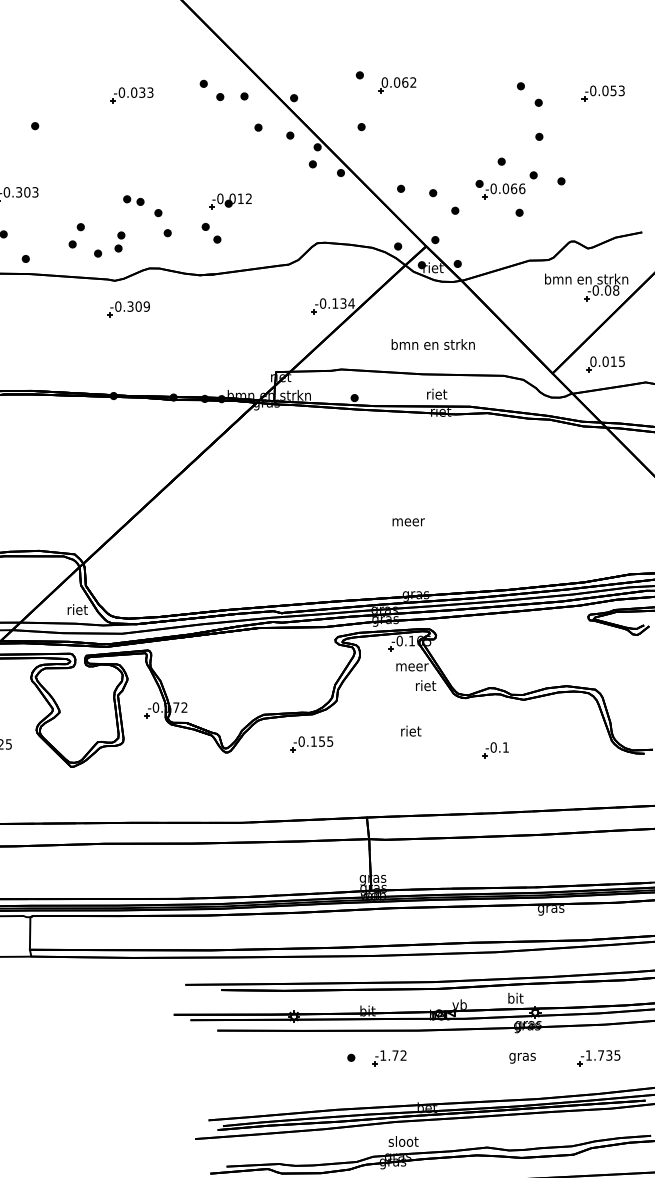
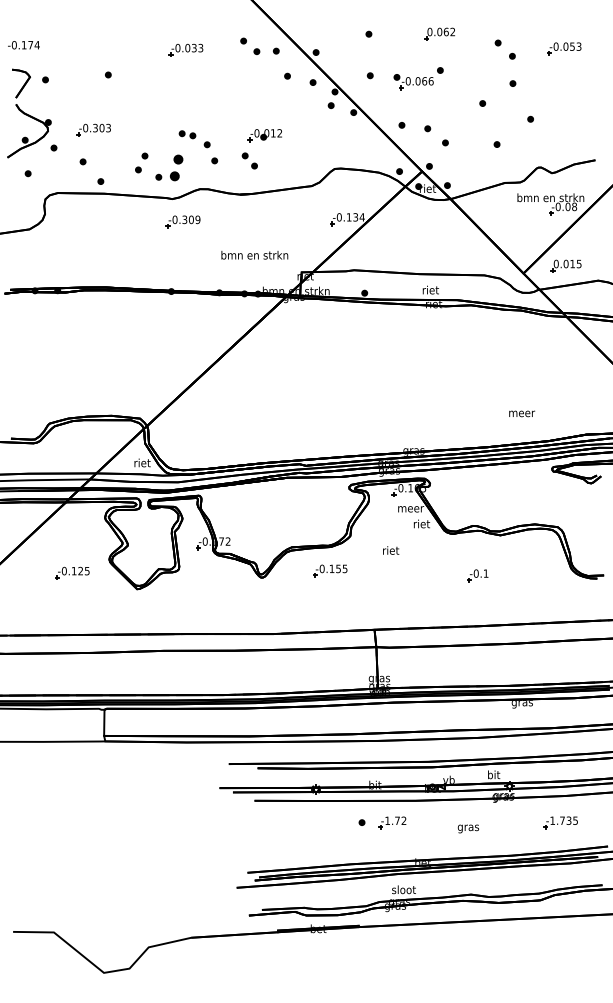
part: (396, 84) -> (439, 33), moved
part: (506, 185) -> (418, 78), moved
part: (118, 241) -> (175, 167), size x1.6
text: (432, 344) -> (254, 255), moved
text: (409, 521) -> (522, 413), moved
text: (411, 731) -> (391, 550), moved
text: (522, 1057) -> (468, 828), moved

